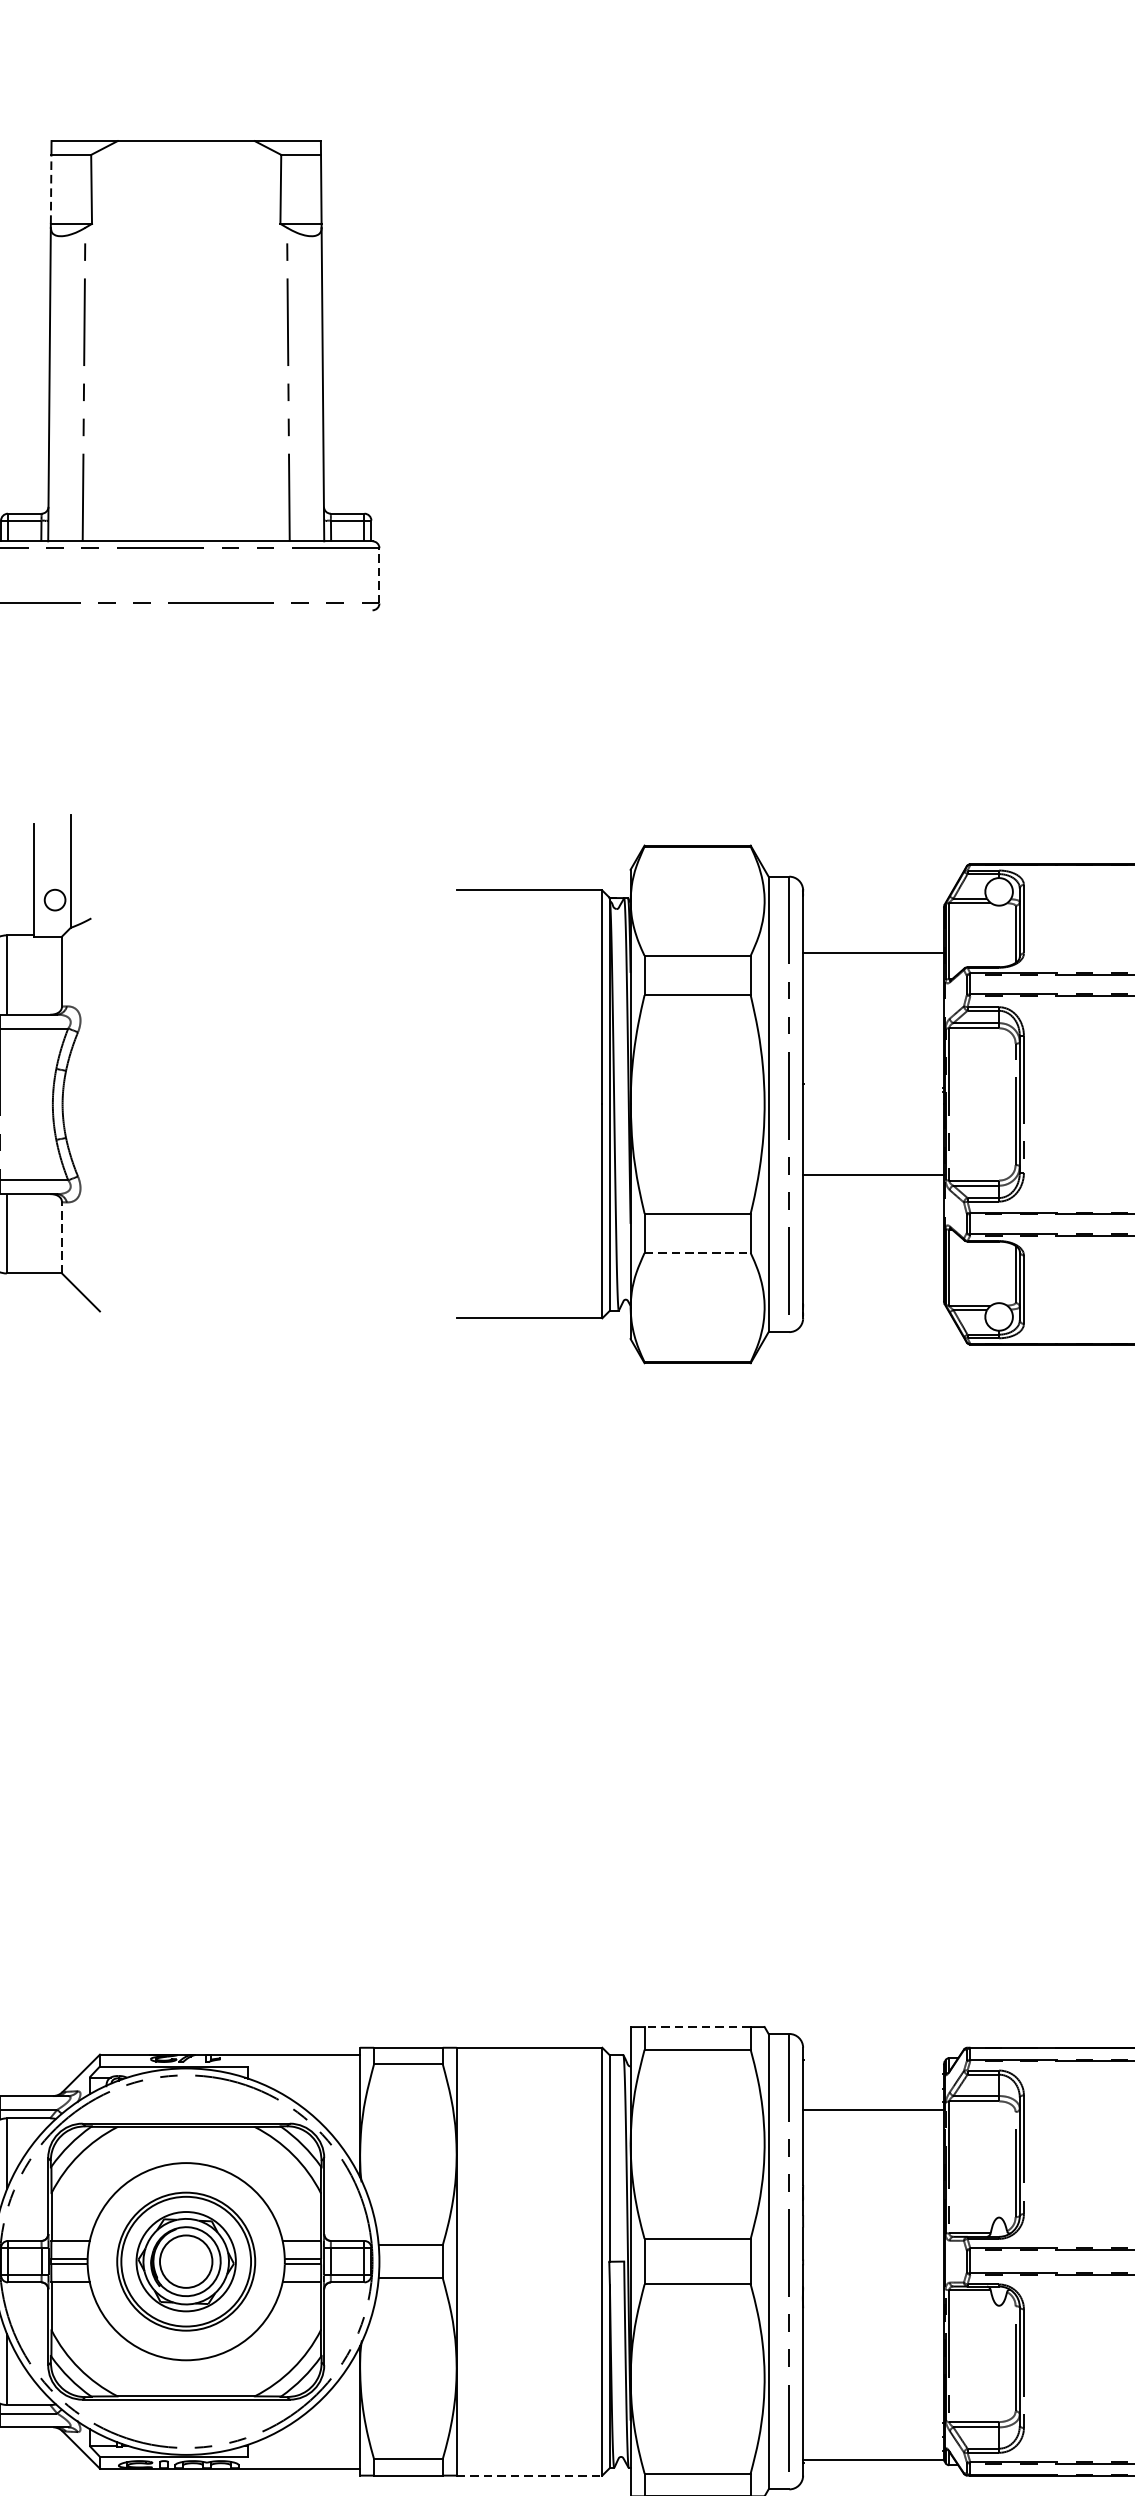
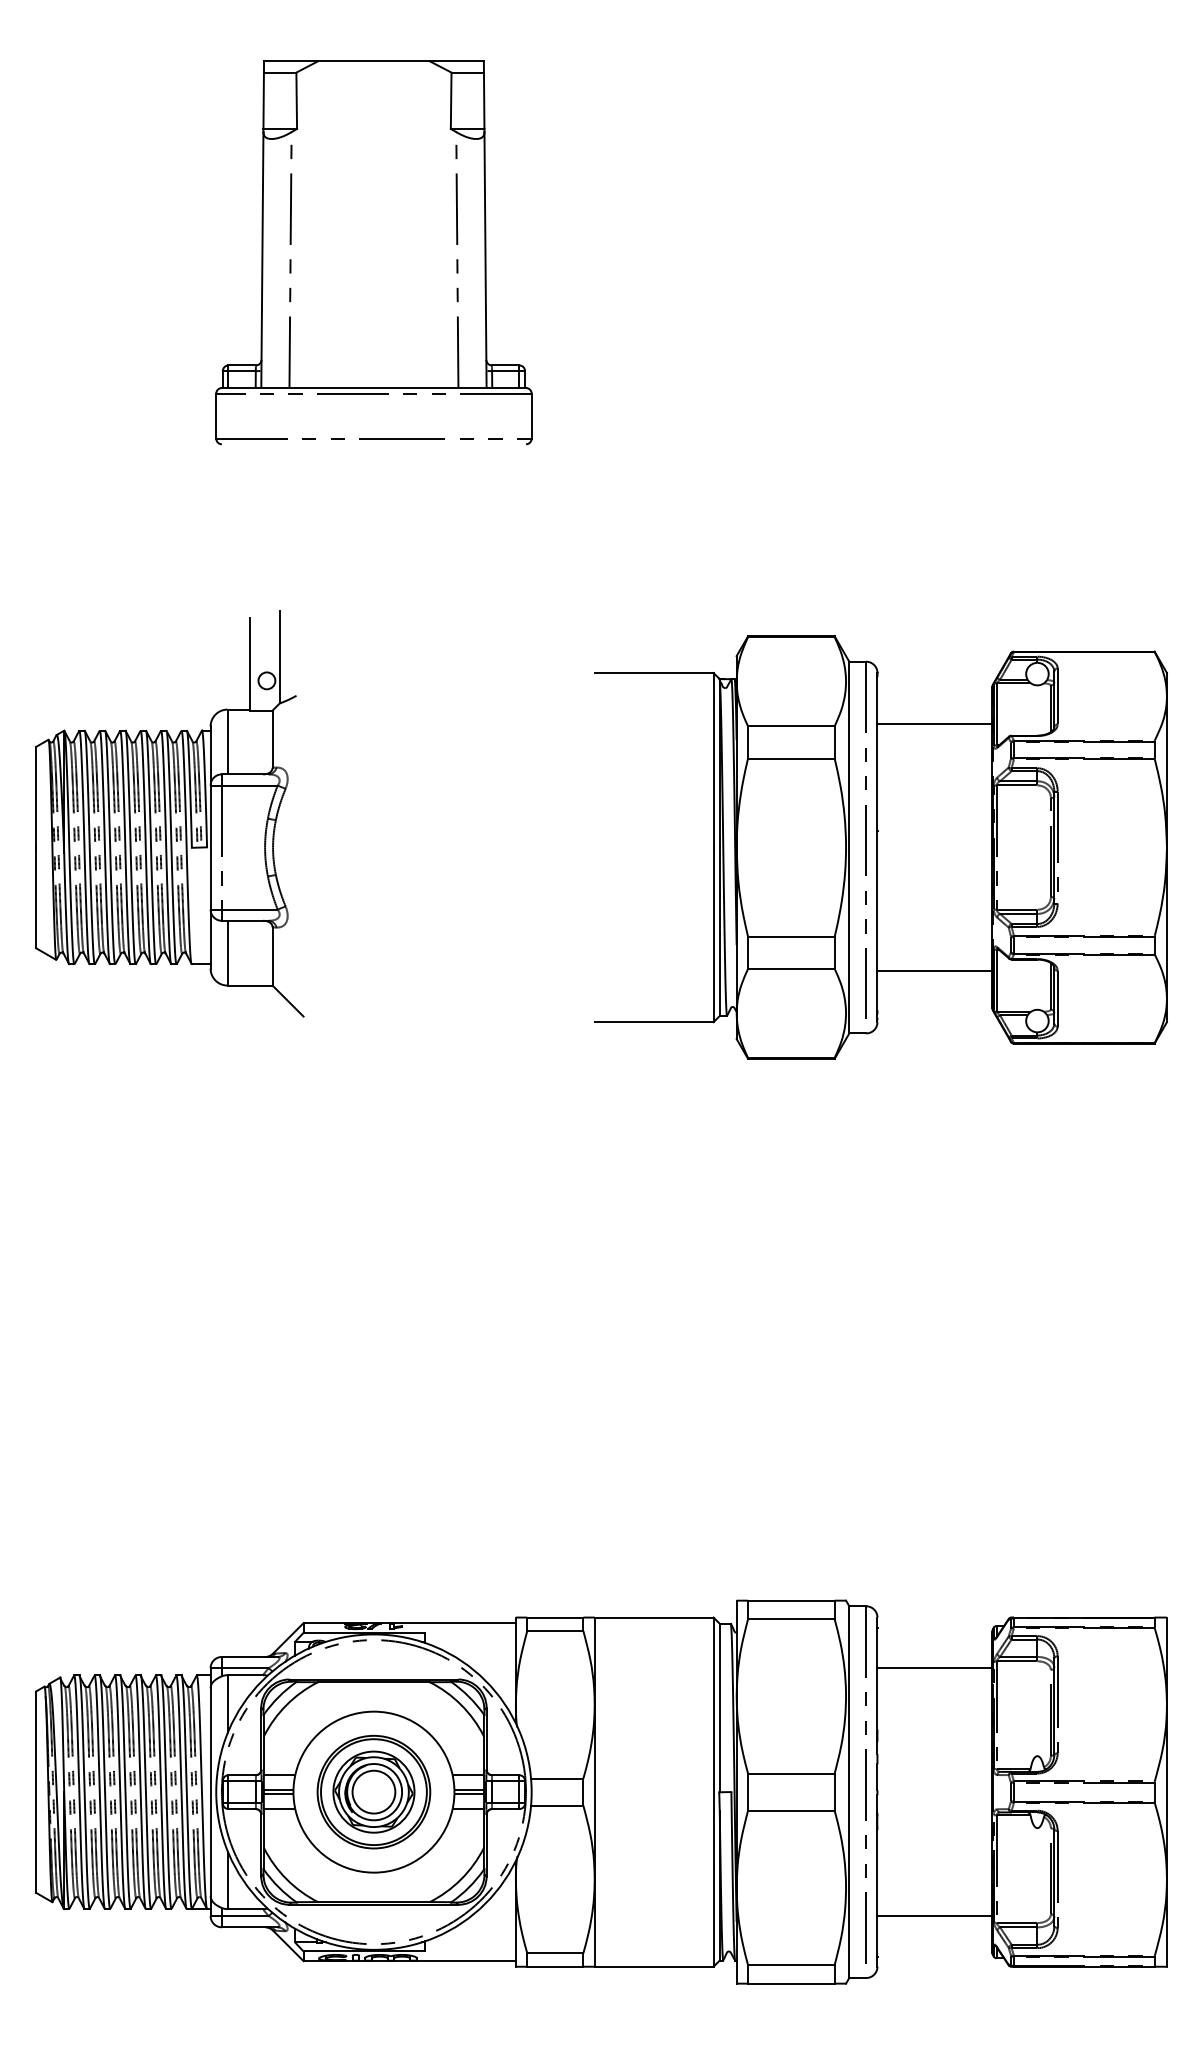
line: (50, 189) -> (263, 100), dashed -> solid
line: (379, 576) -> (531, 416), dashed -> solid
line: (873, 1175) -> (934, 971), moved
line: (61, 1237) -> (272, 956), dashed -> solid
line: (697, 1252) -> (791, 968), dashed -> solid
line: (696, 2026) -> (790, 1600), dashed -> solid
line: (873, 2460) -> (934, 1916), moved
line: (529, 2475) -> (654, 1966), dashed -> solid

